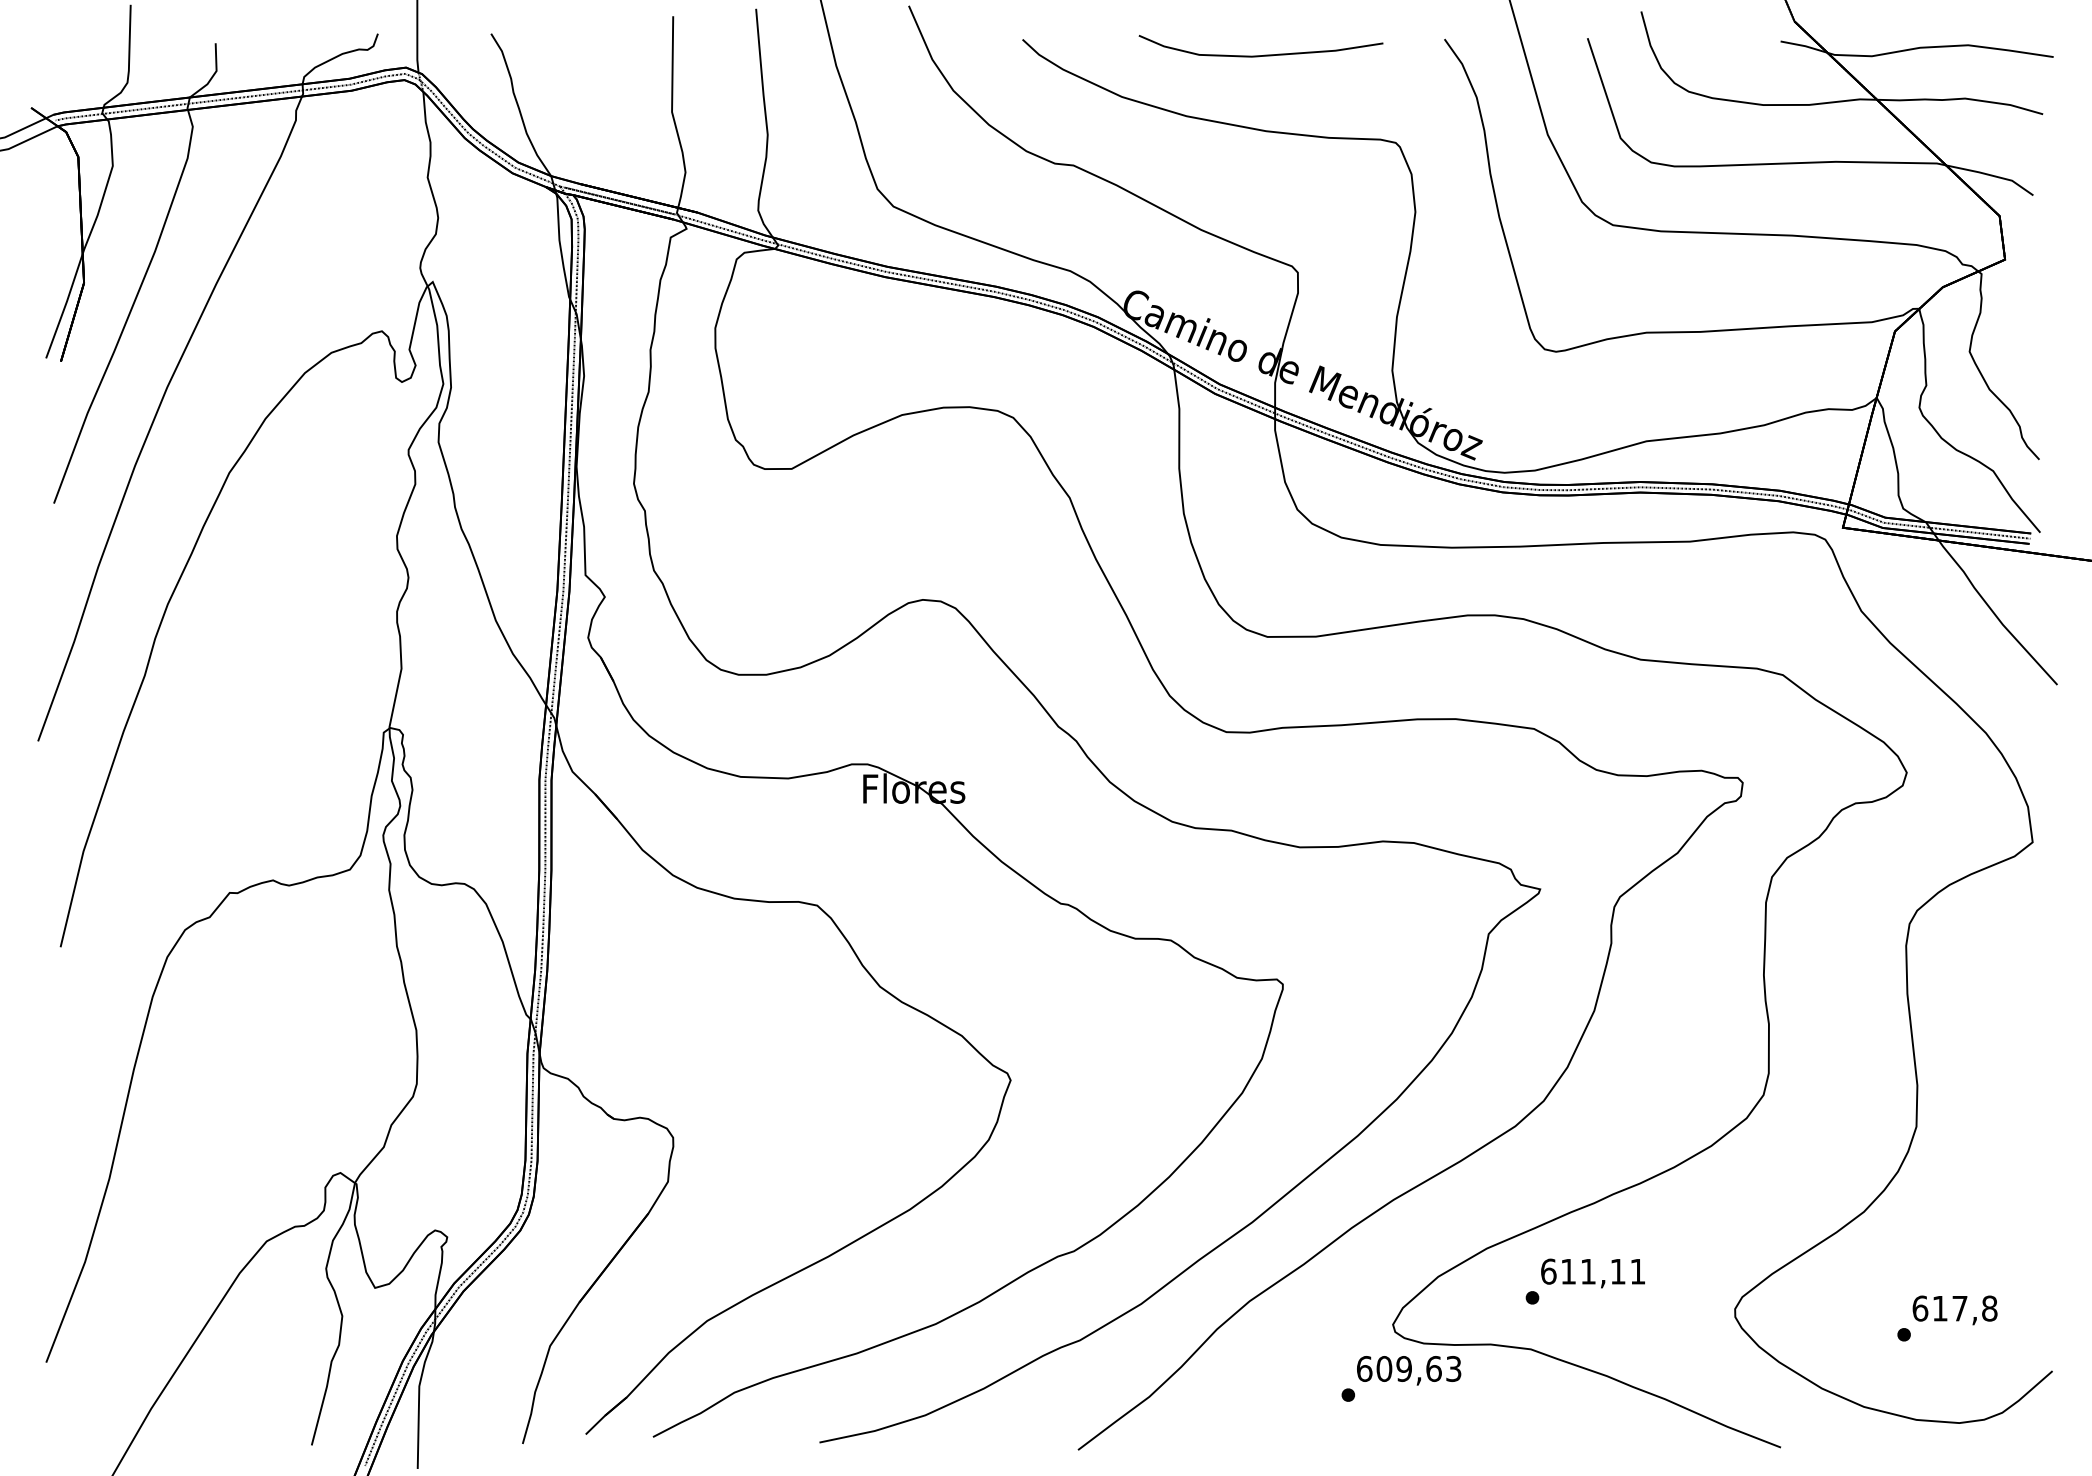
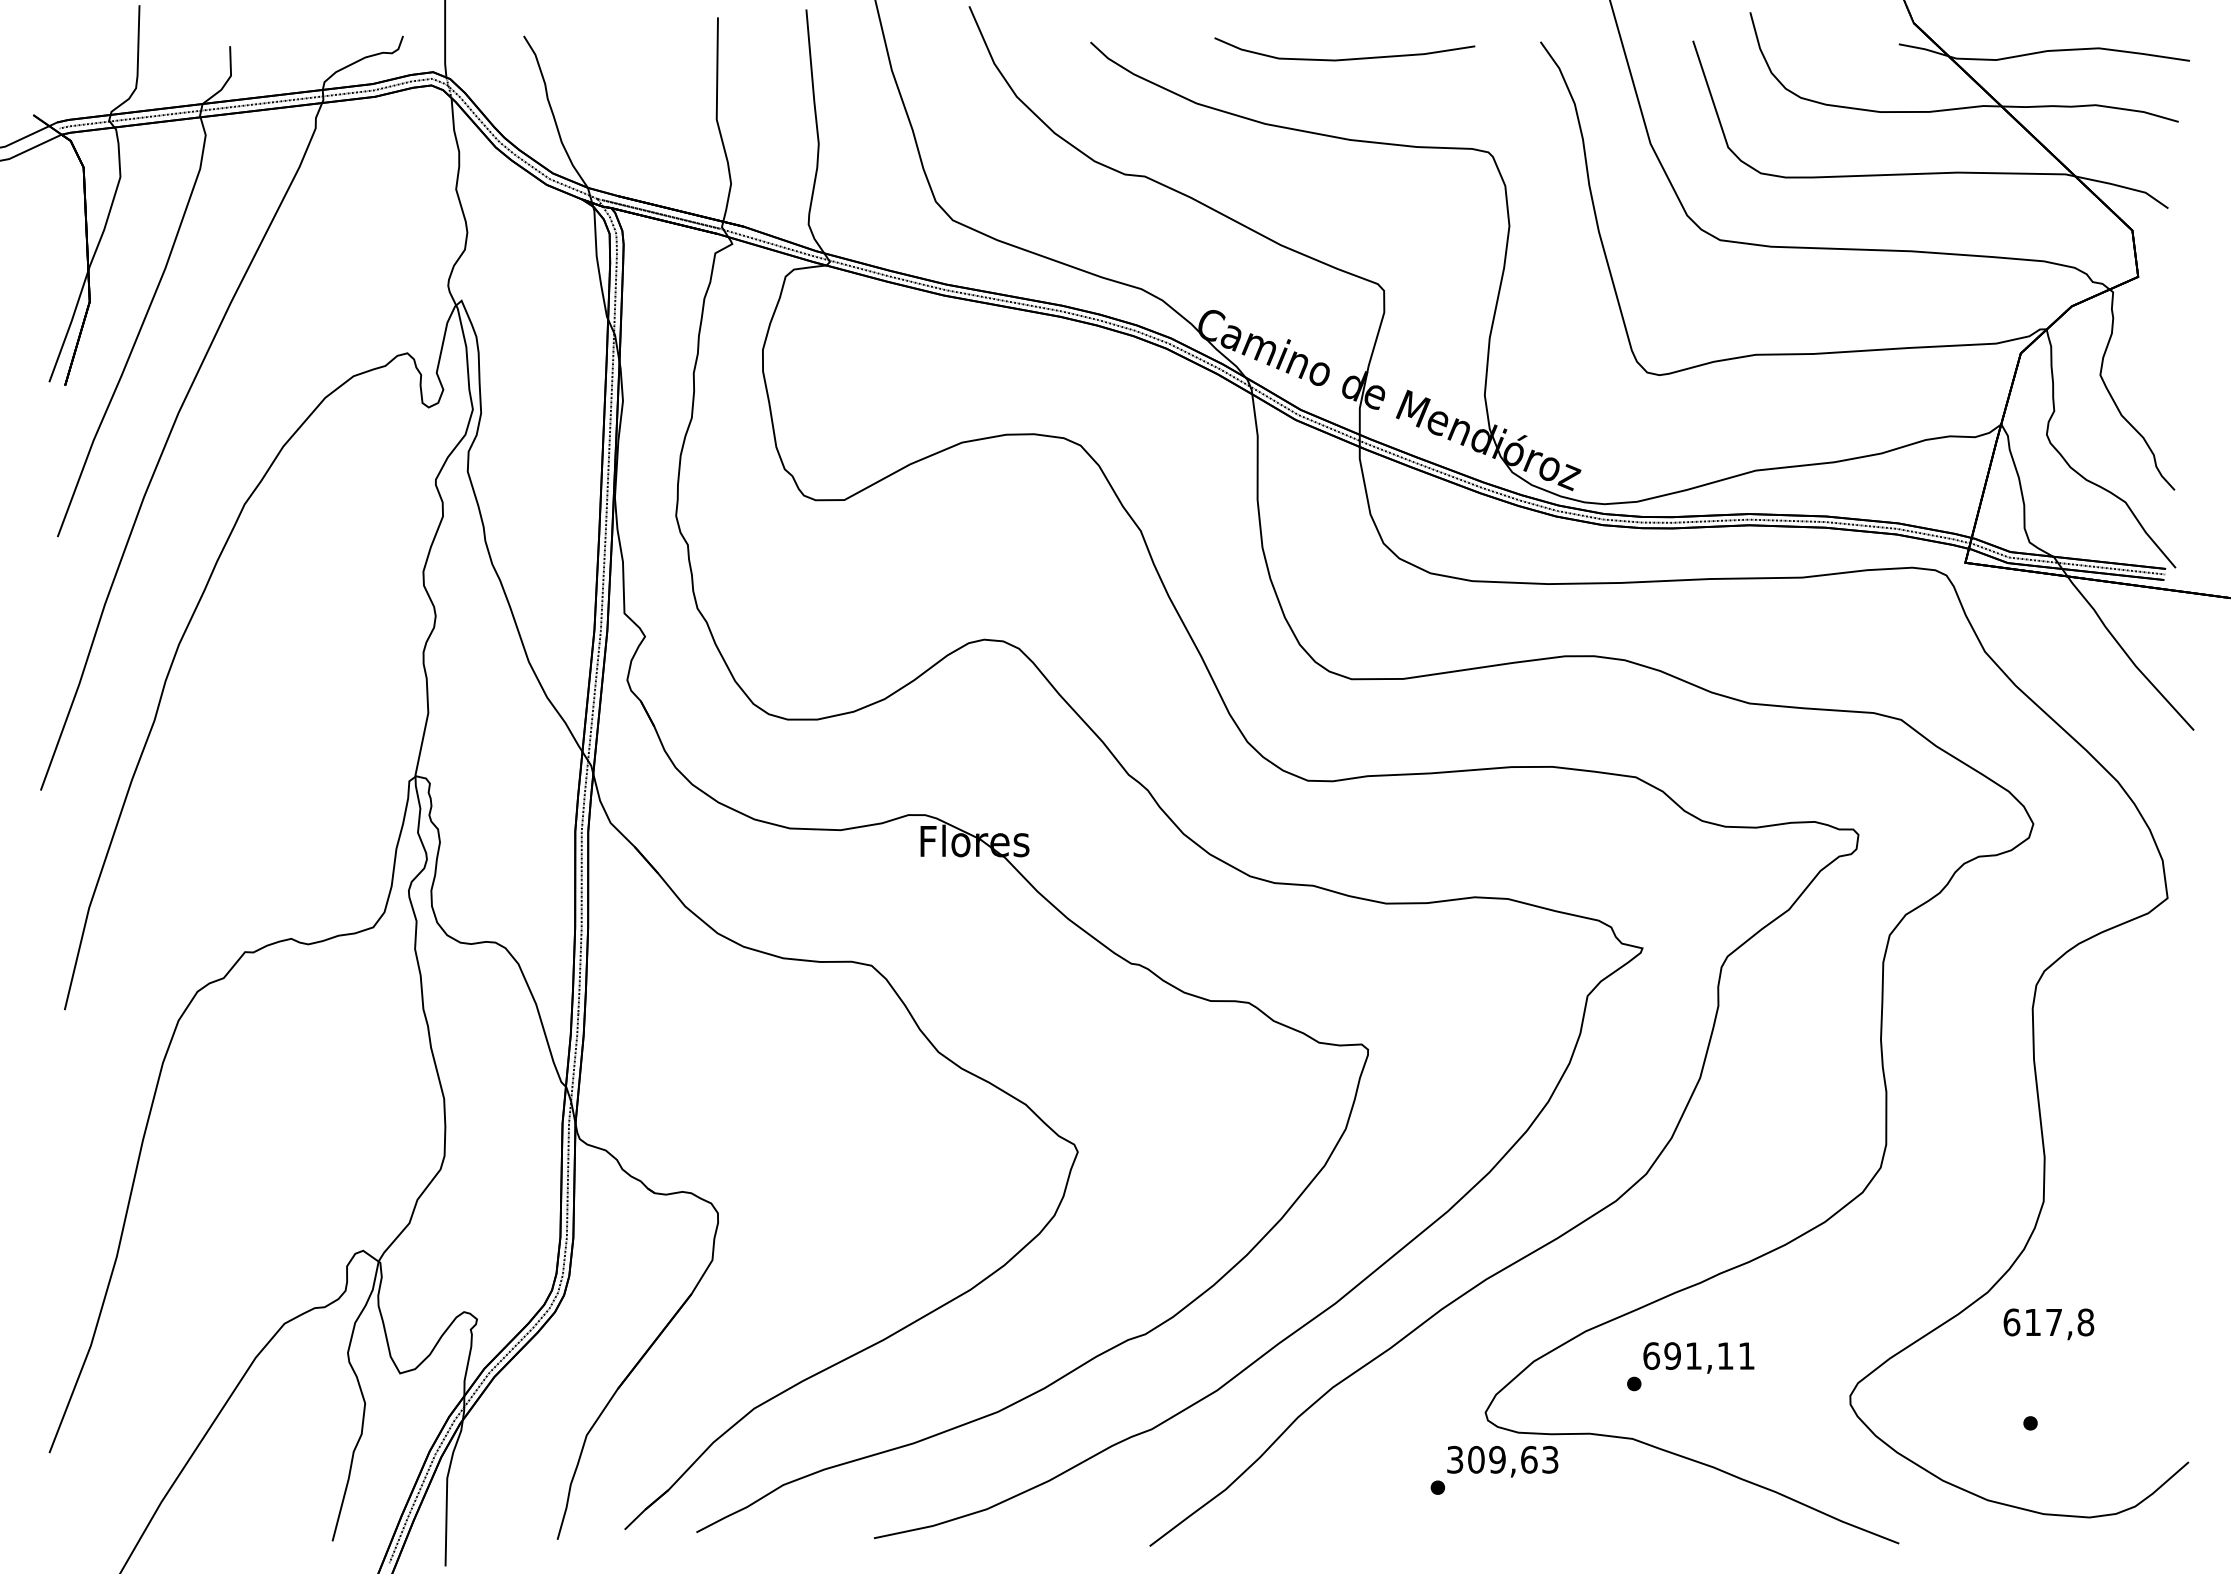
text: (1568, 1271) -> (1672, 1355), 611,11 -> 691,11
text: (1954, 1310) -> (2048, 1324), moved
text: (1364, 1368) -> (1455, 1459), 609,63 -> 309,63

